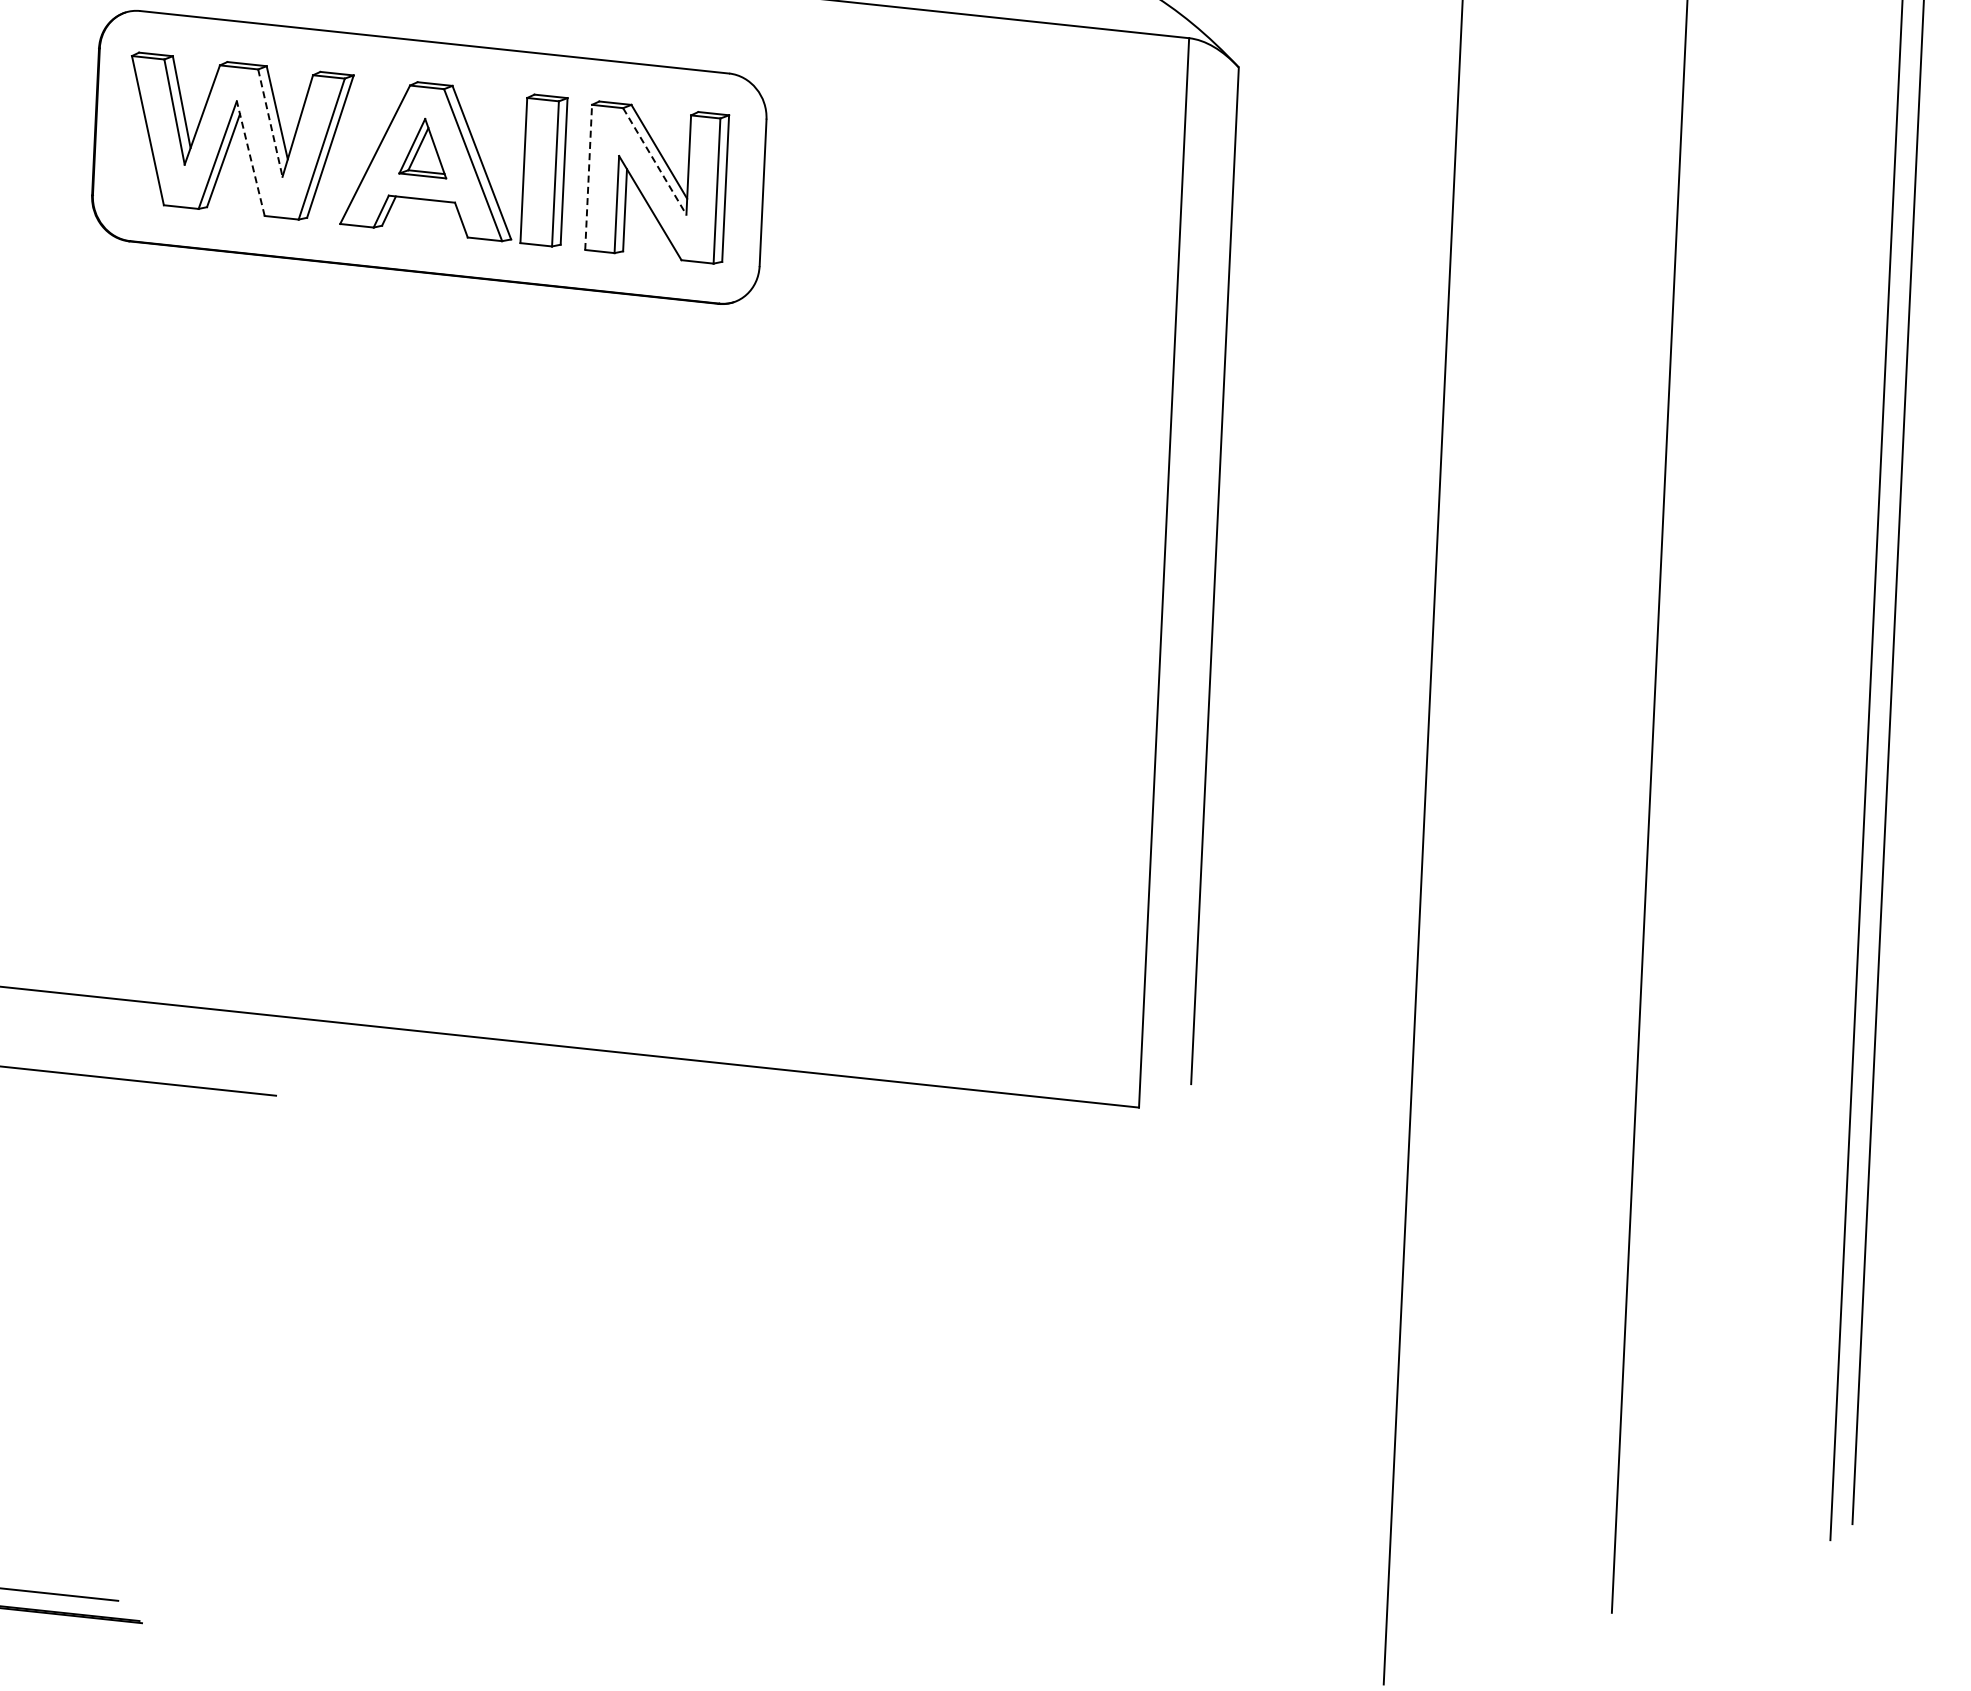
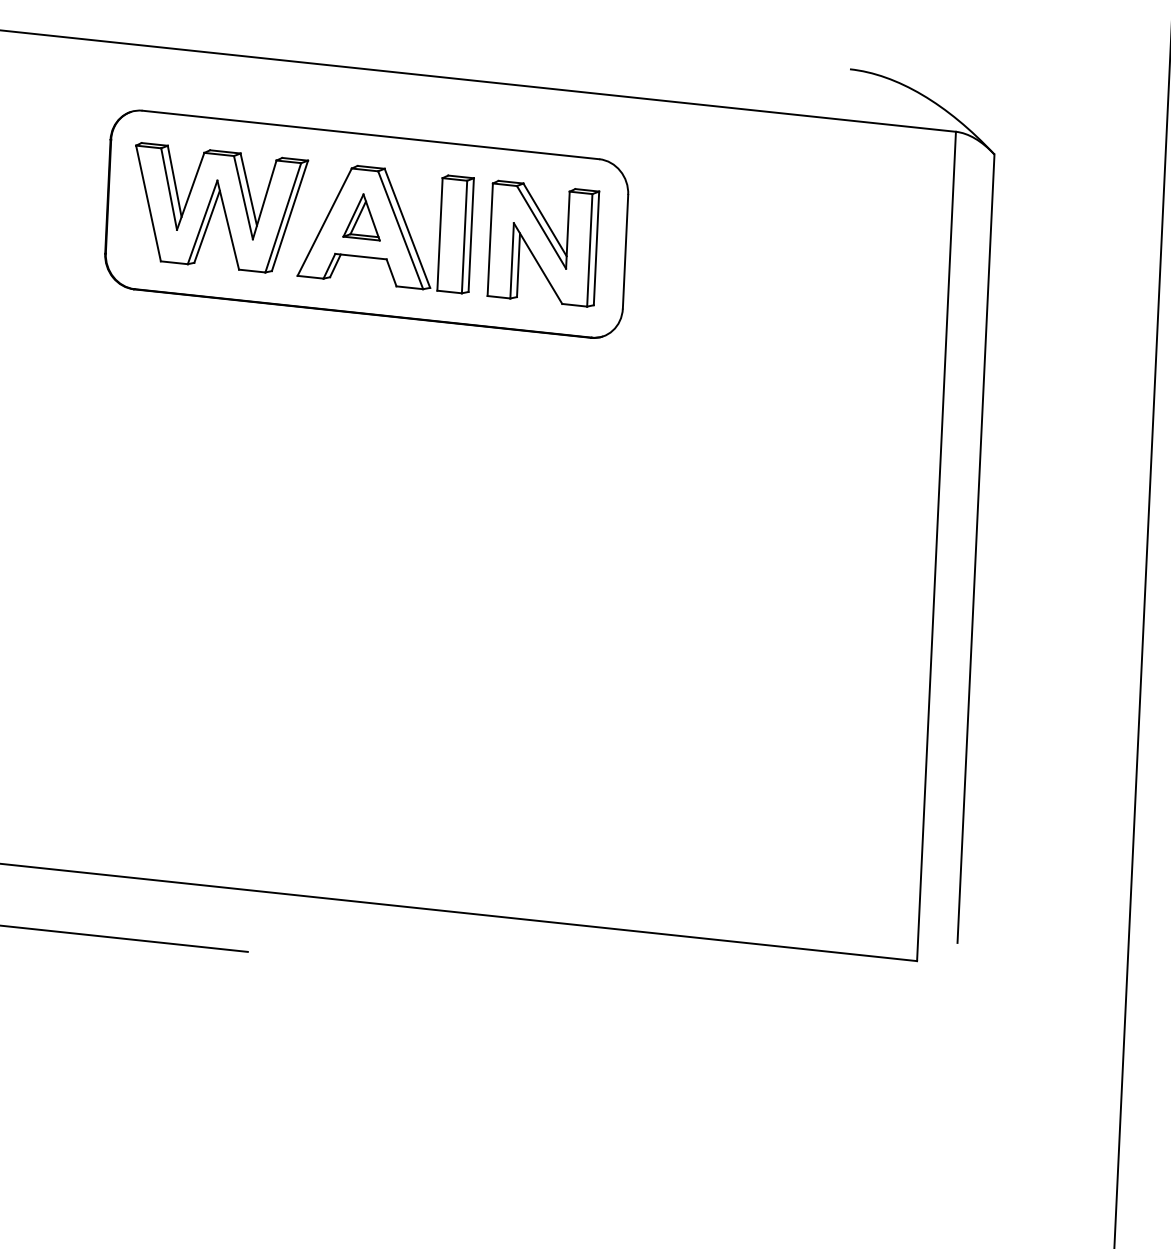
line: (270, 123) -> (243, 197), dashed -> solid
line: (250, 158) -> (228, 225), dashed -> solid
line: (655, 161) -> (542, 227), dashed -> solid
line: (588, 177) -> (490, 239), dashed -> solid

